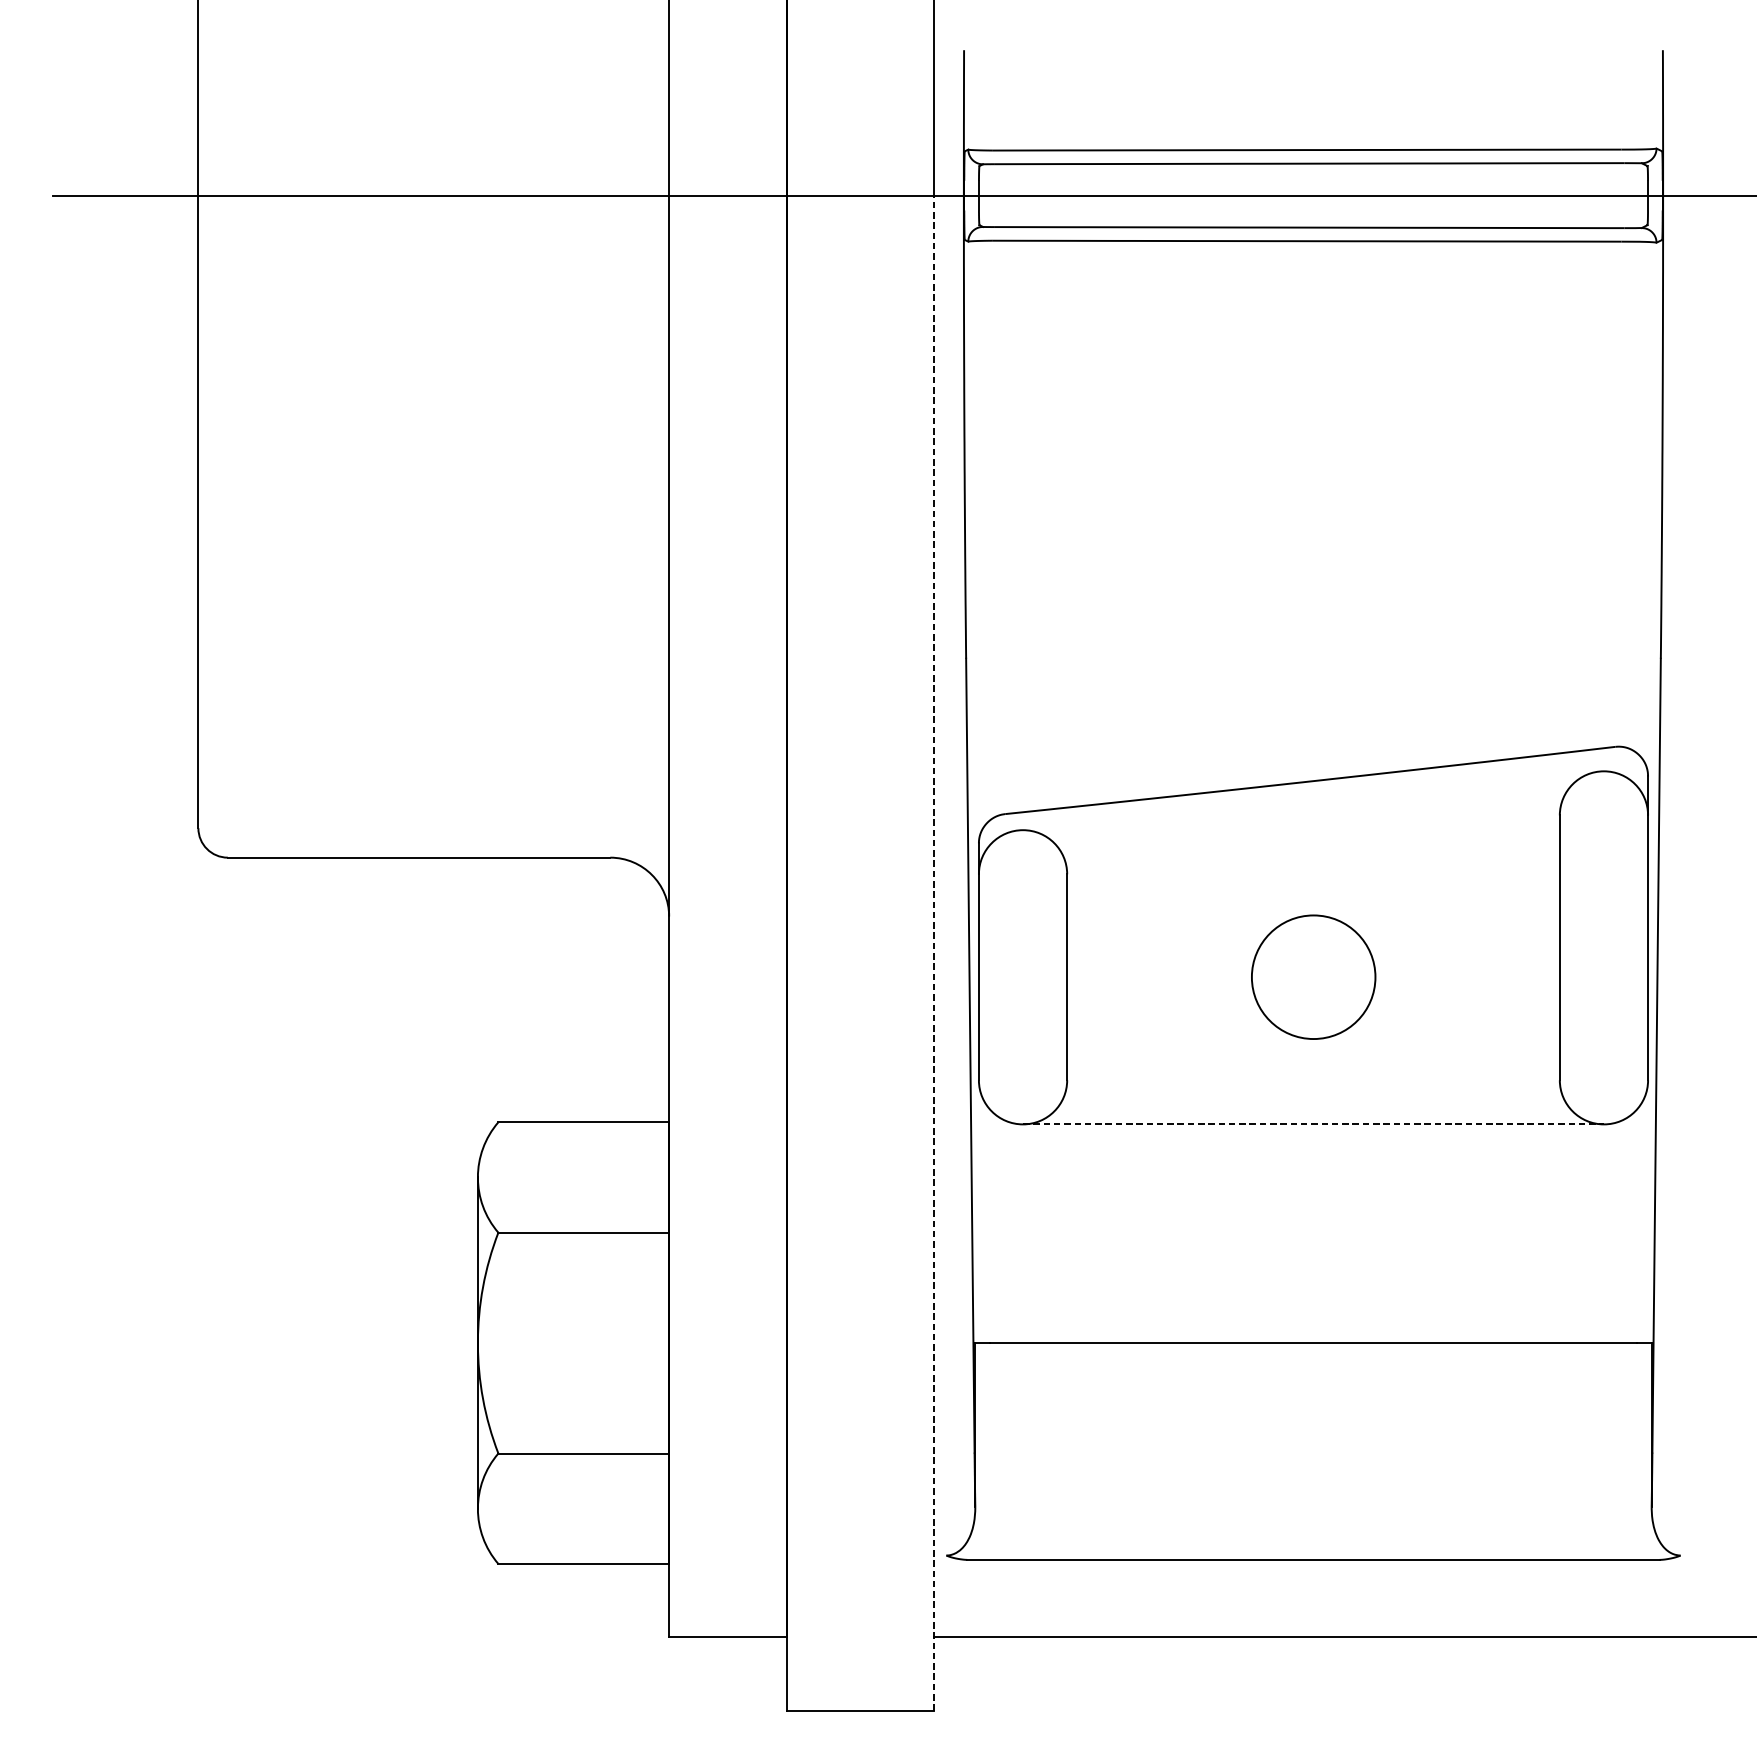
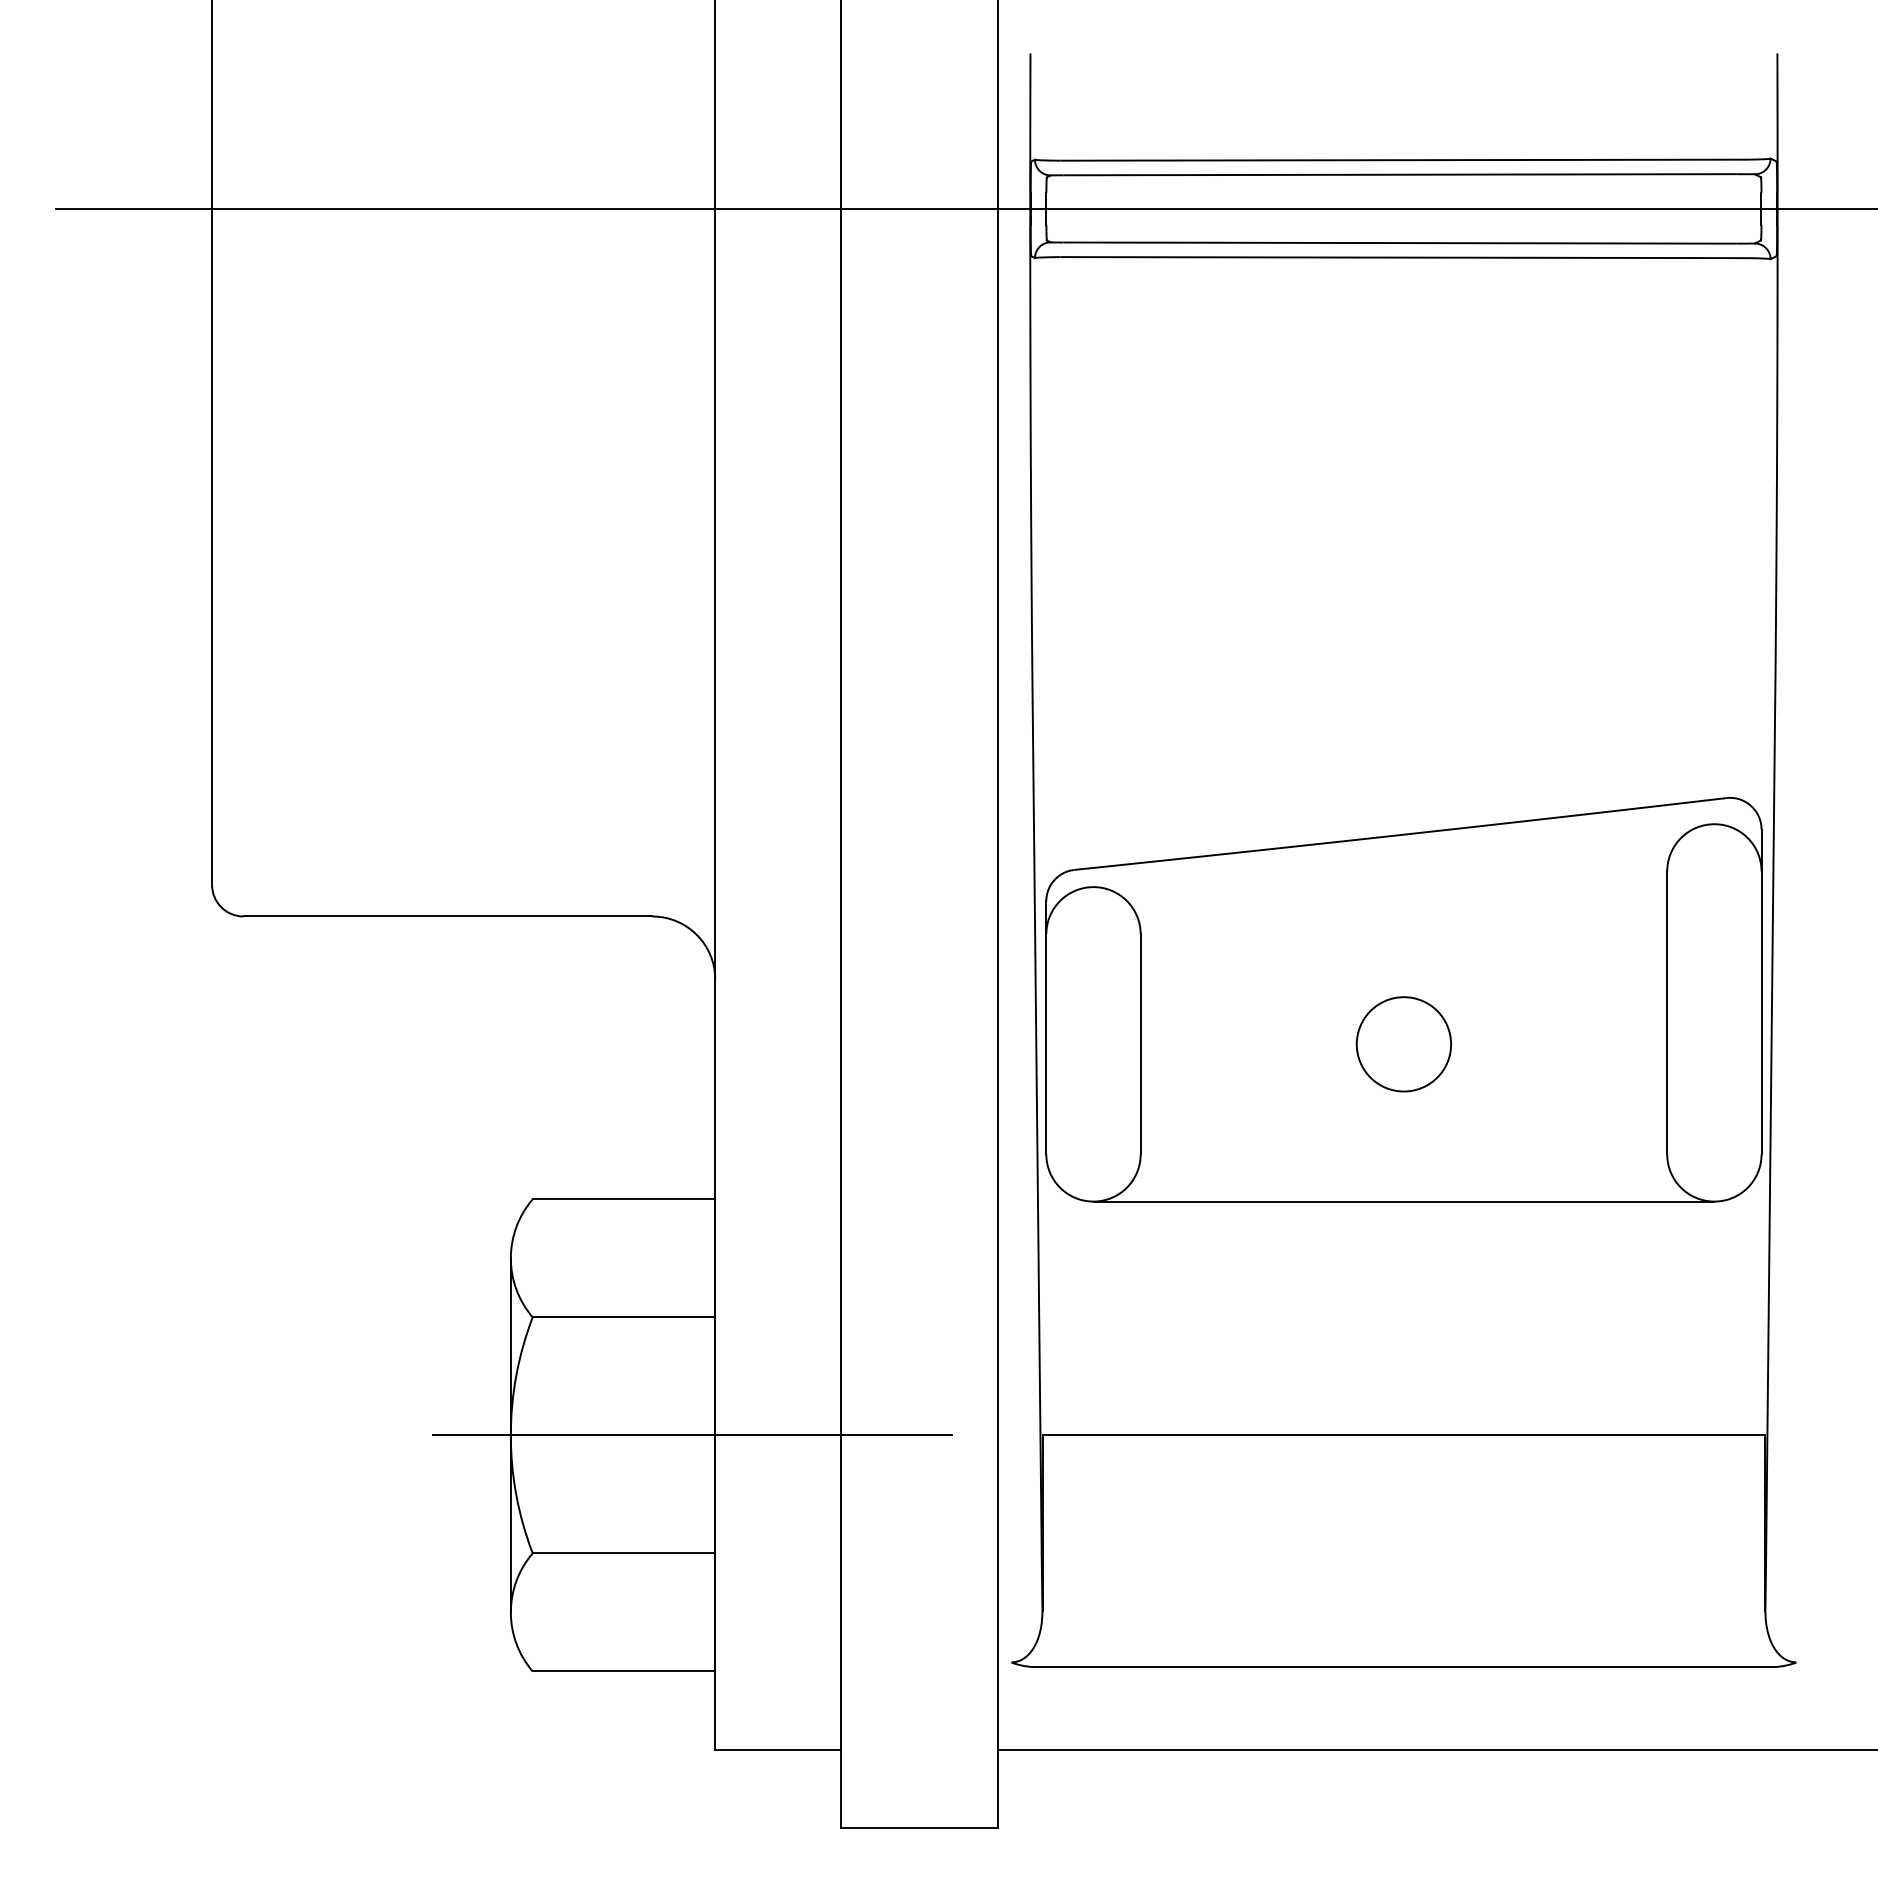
line: (934, 953) -> (998, 1018), dashed -> solid
circle: (1313, 977) -> (1403, 1044), size x0.71
line: (1314, 1124) -> (1404, 1201), dashed -> solid
line: (647, 1343) -> (692, 1435), added

